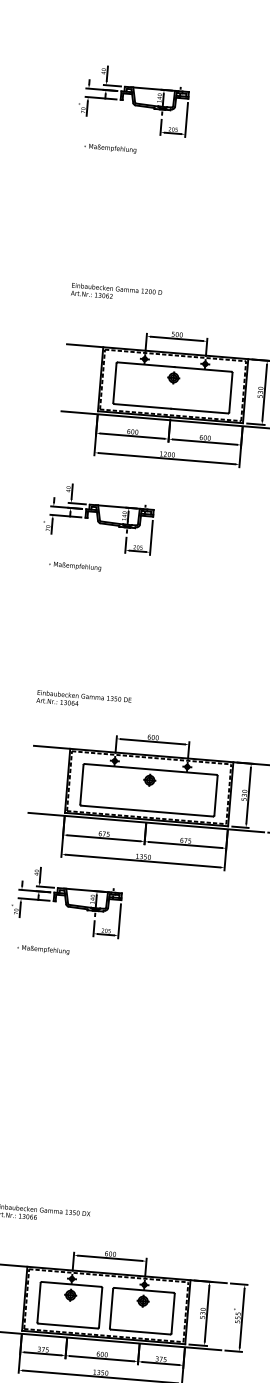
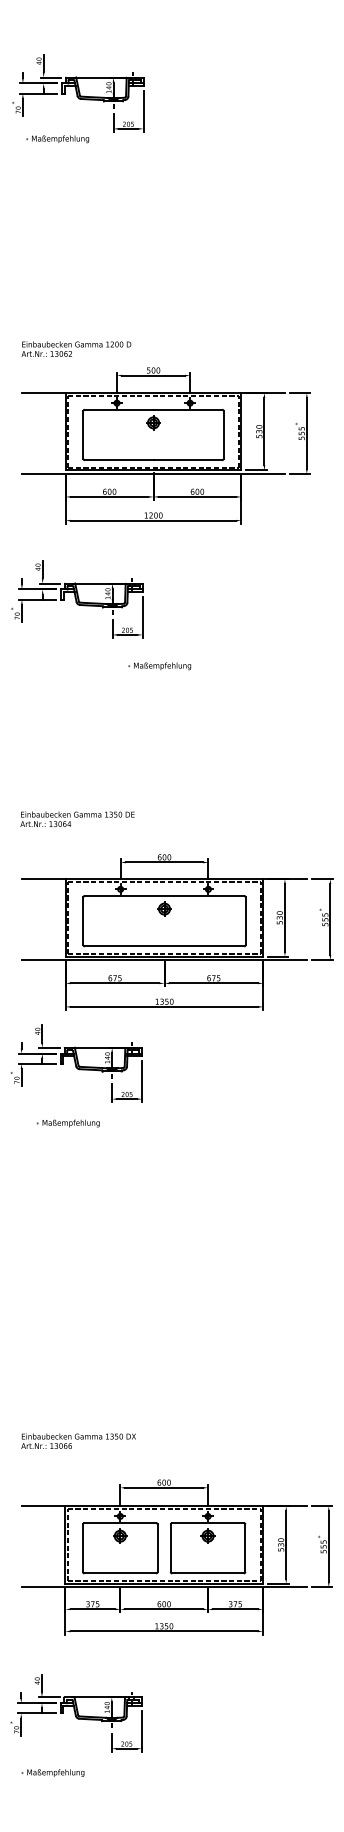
text: (110, 148) -> (57, 139), moved
text: (116, 292) -> (76, 348), moved
text: (75, 566) -> (159, 666), moved
text: (43, 949) -> (68, 1123), moved

